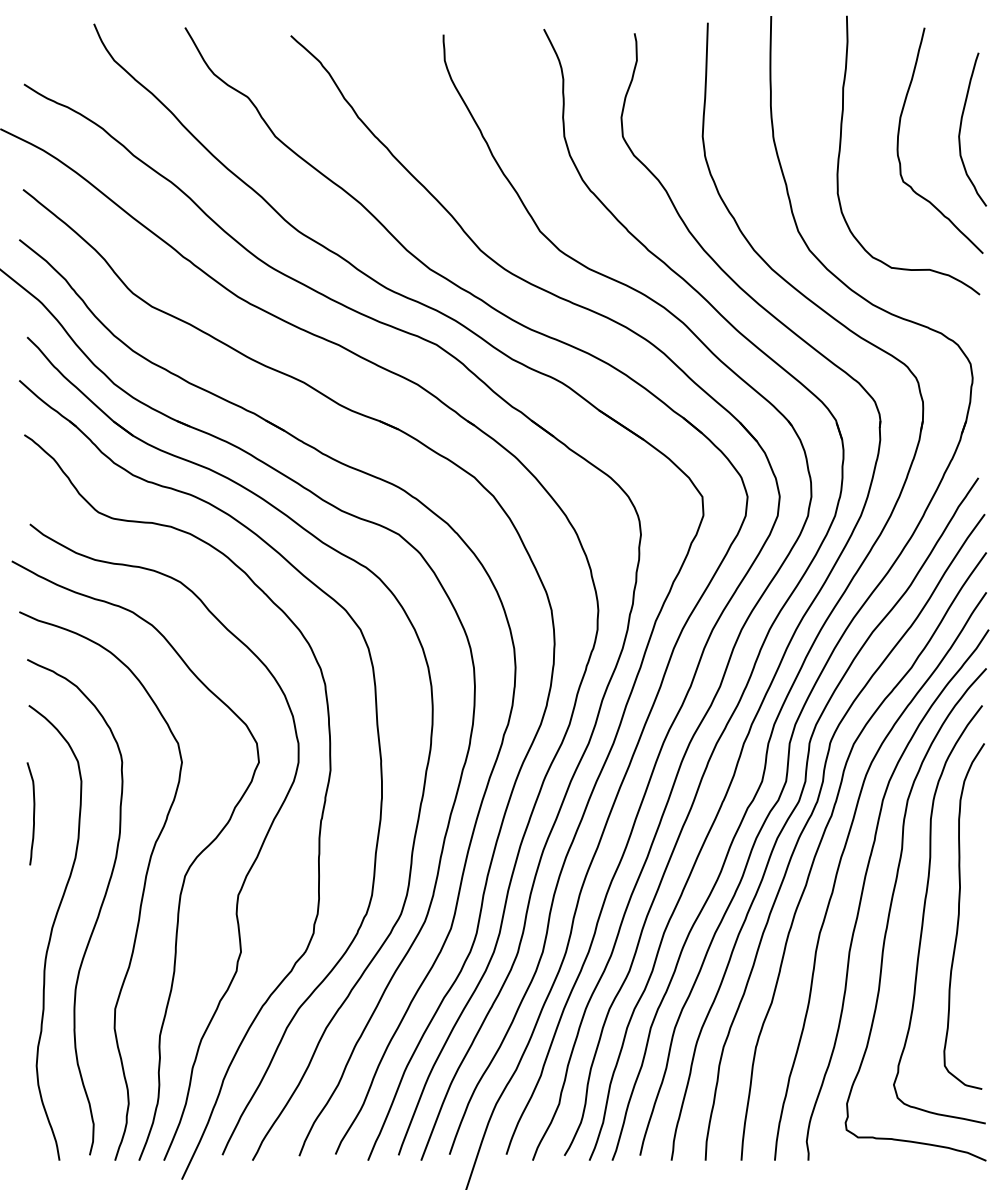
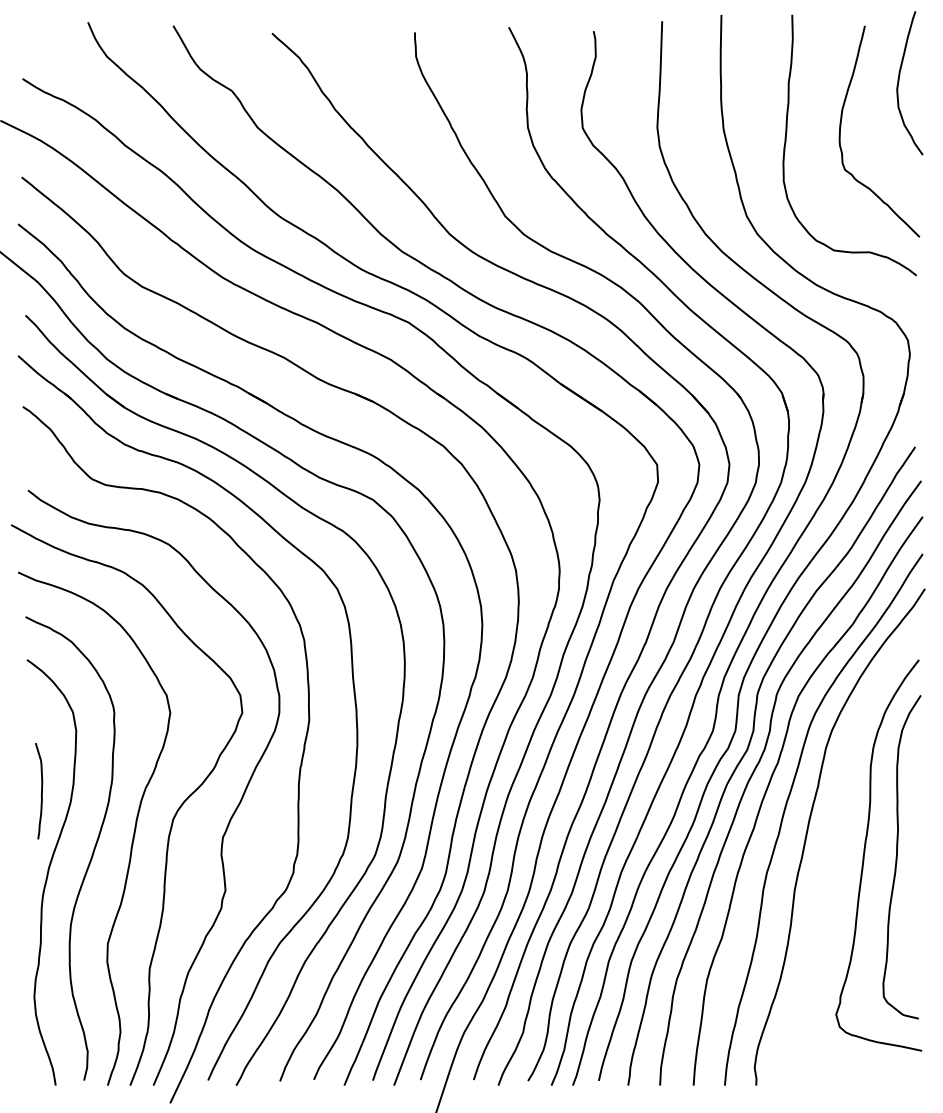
curve: (961, 128) -> (899, 82), moved
curve: (33, 814) -> (41, 791), moved
curve: (891, 911) -> (833, 852), removed

